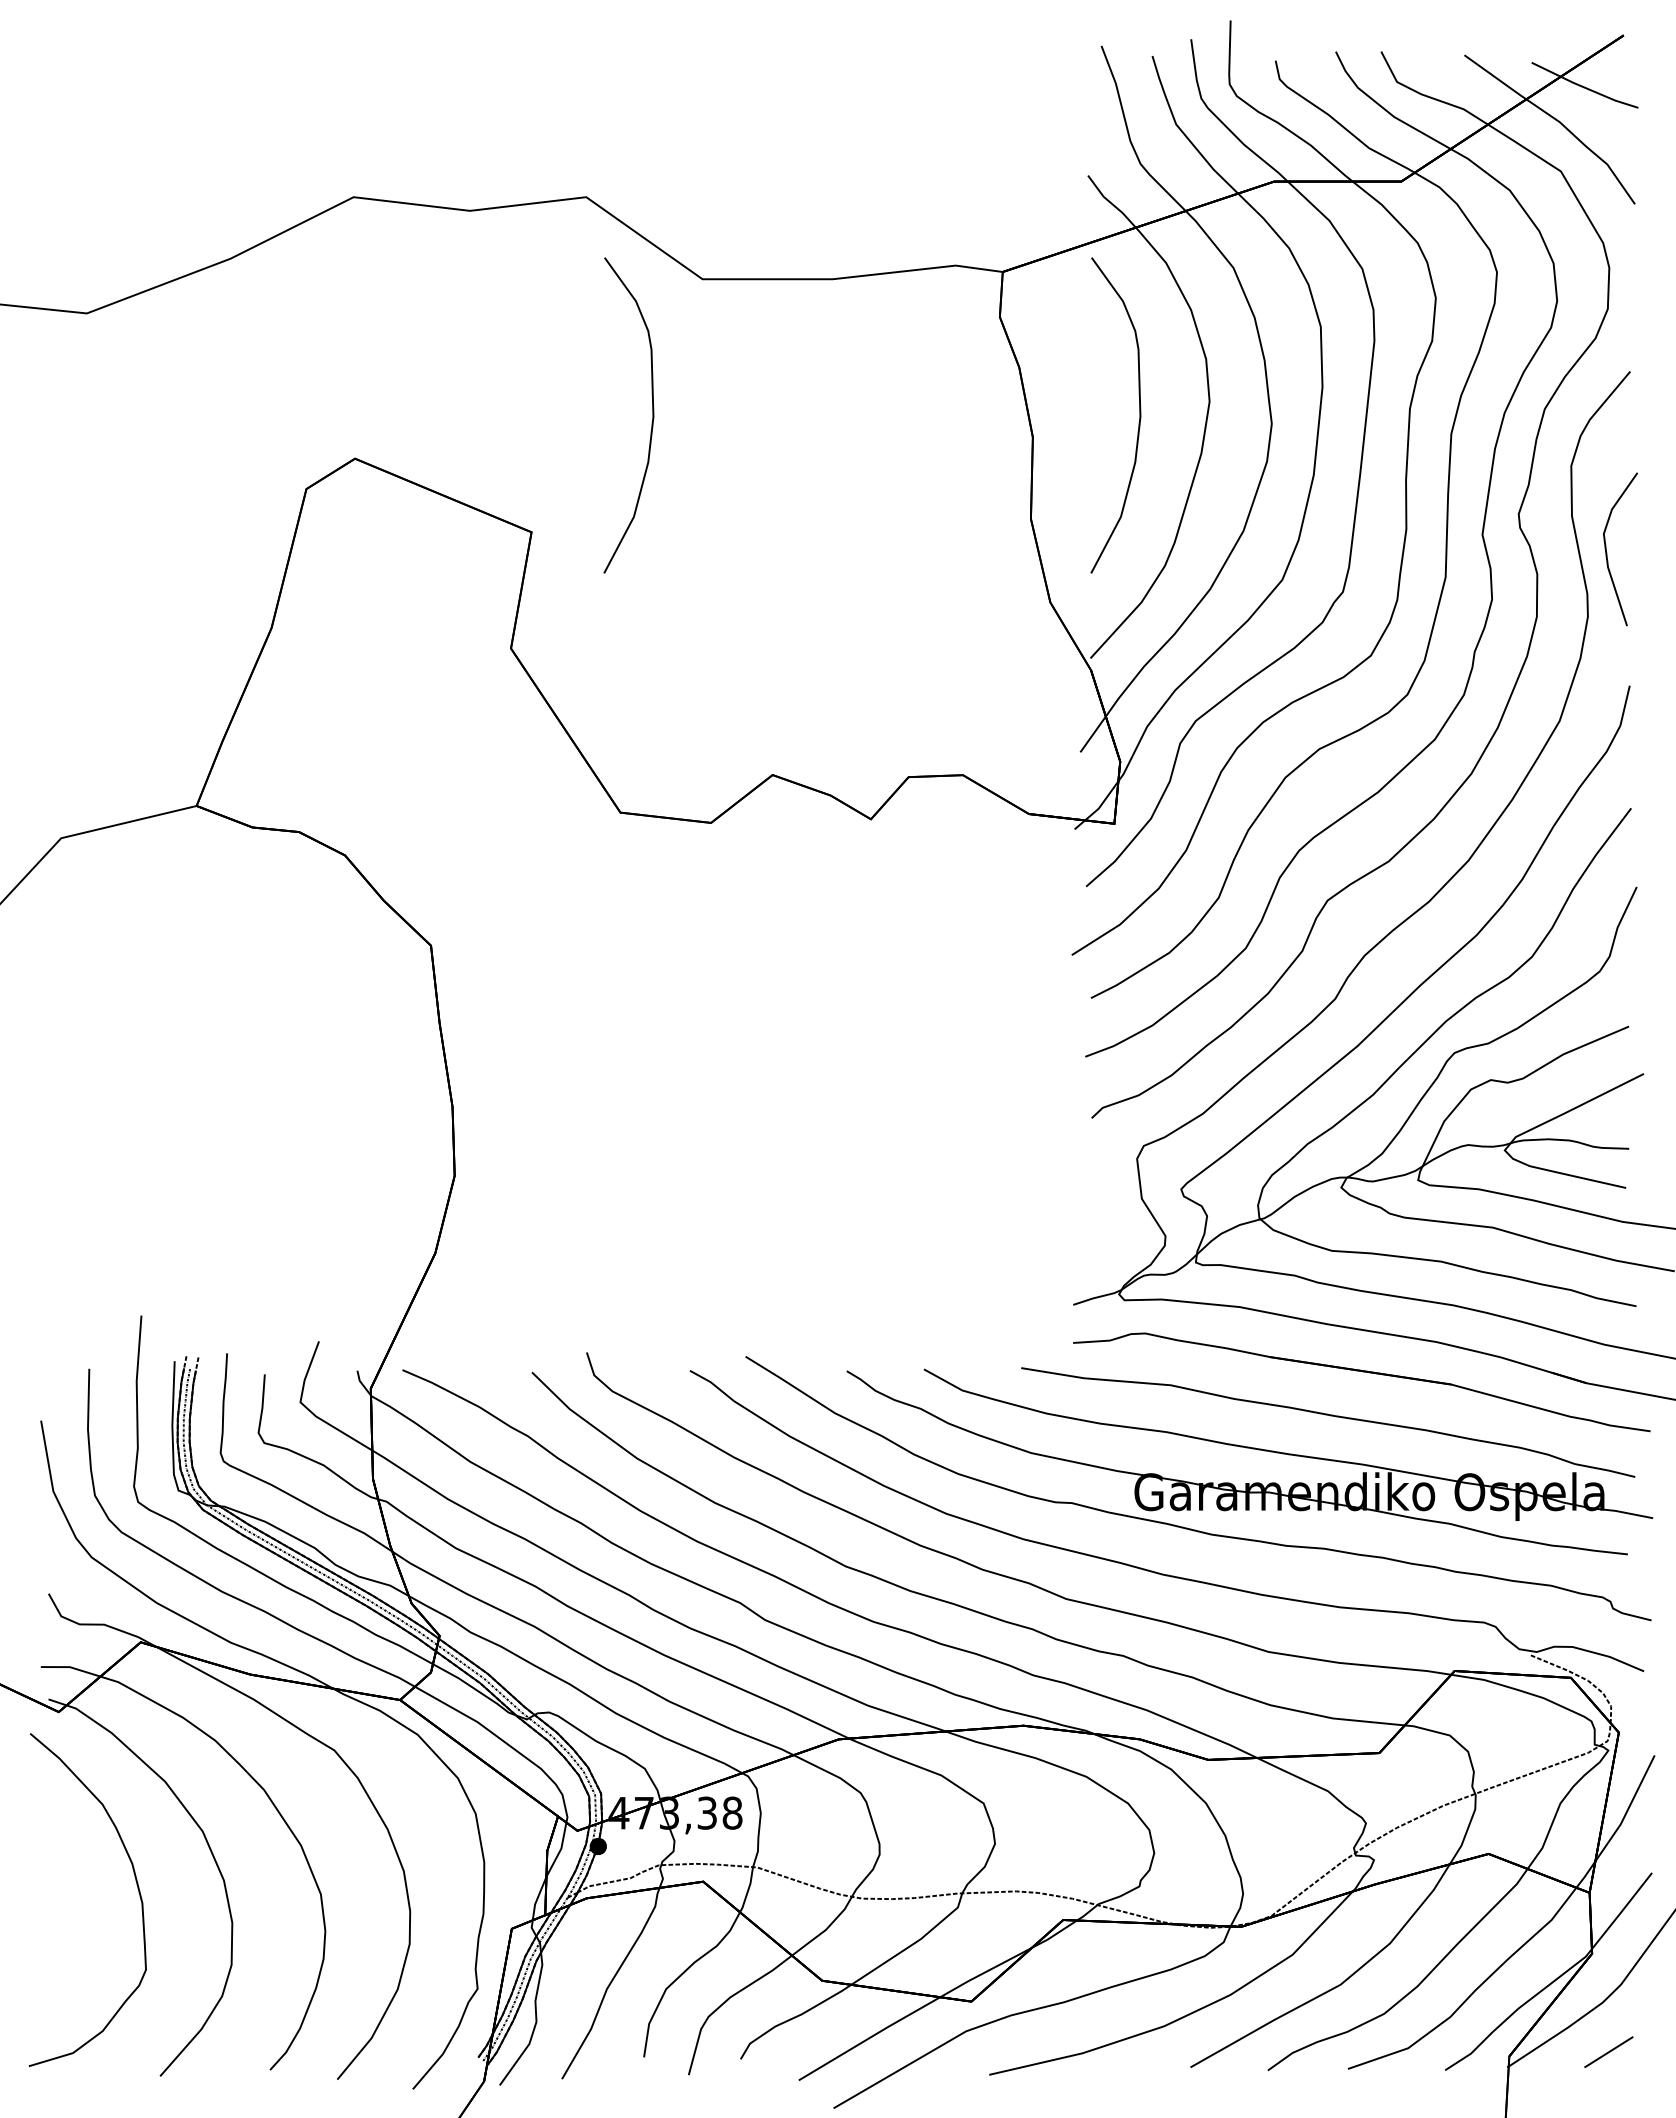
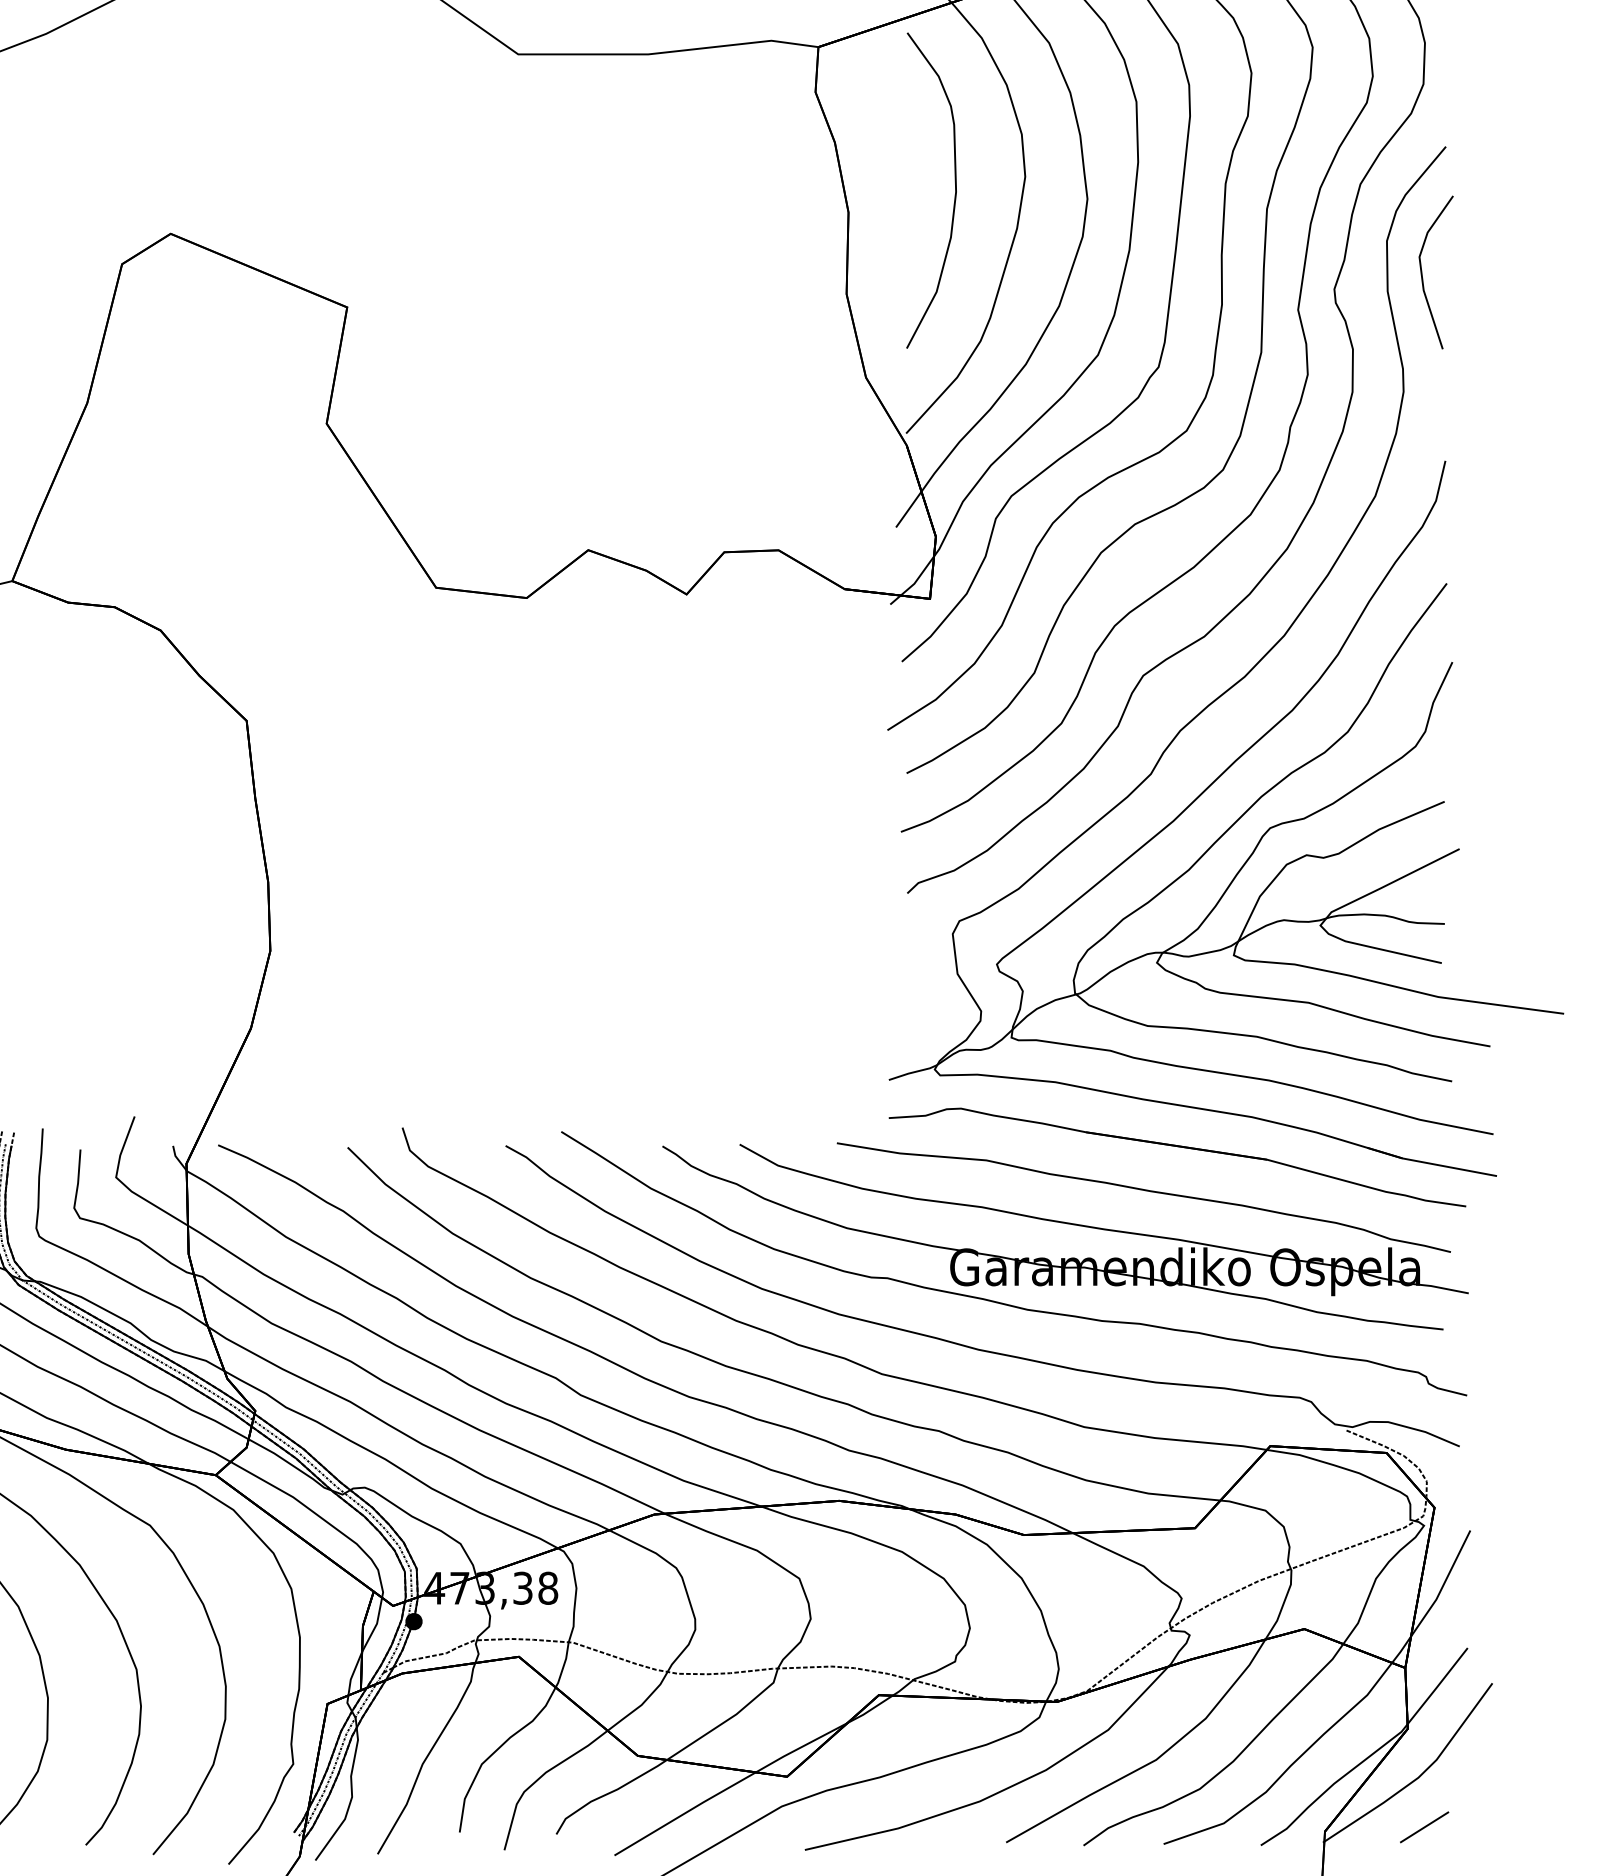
curve: (652, 415) -> (468, 190), removed
line: (1607, 552) -> (1423, 275), moved

